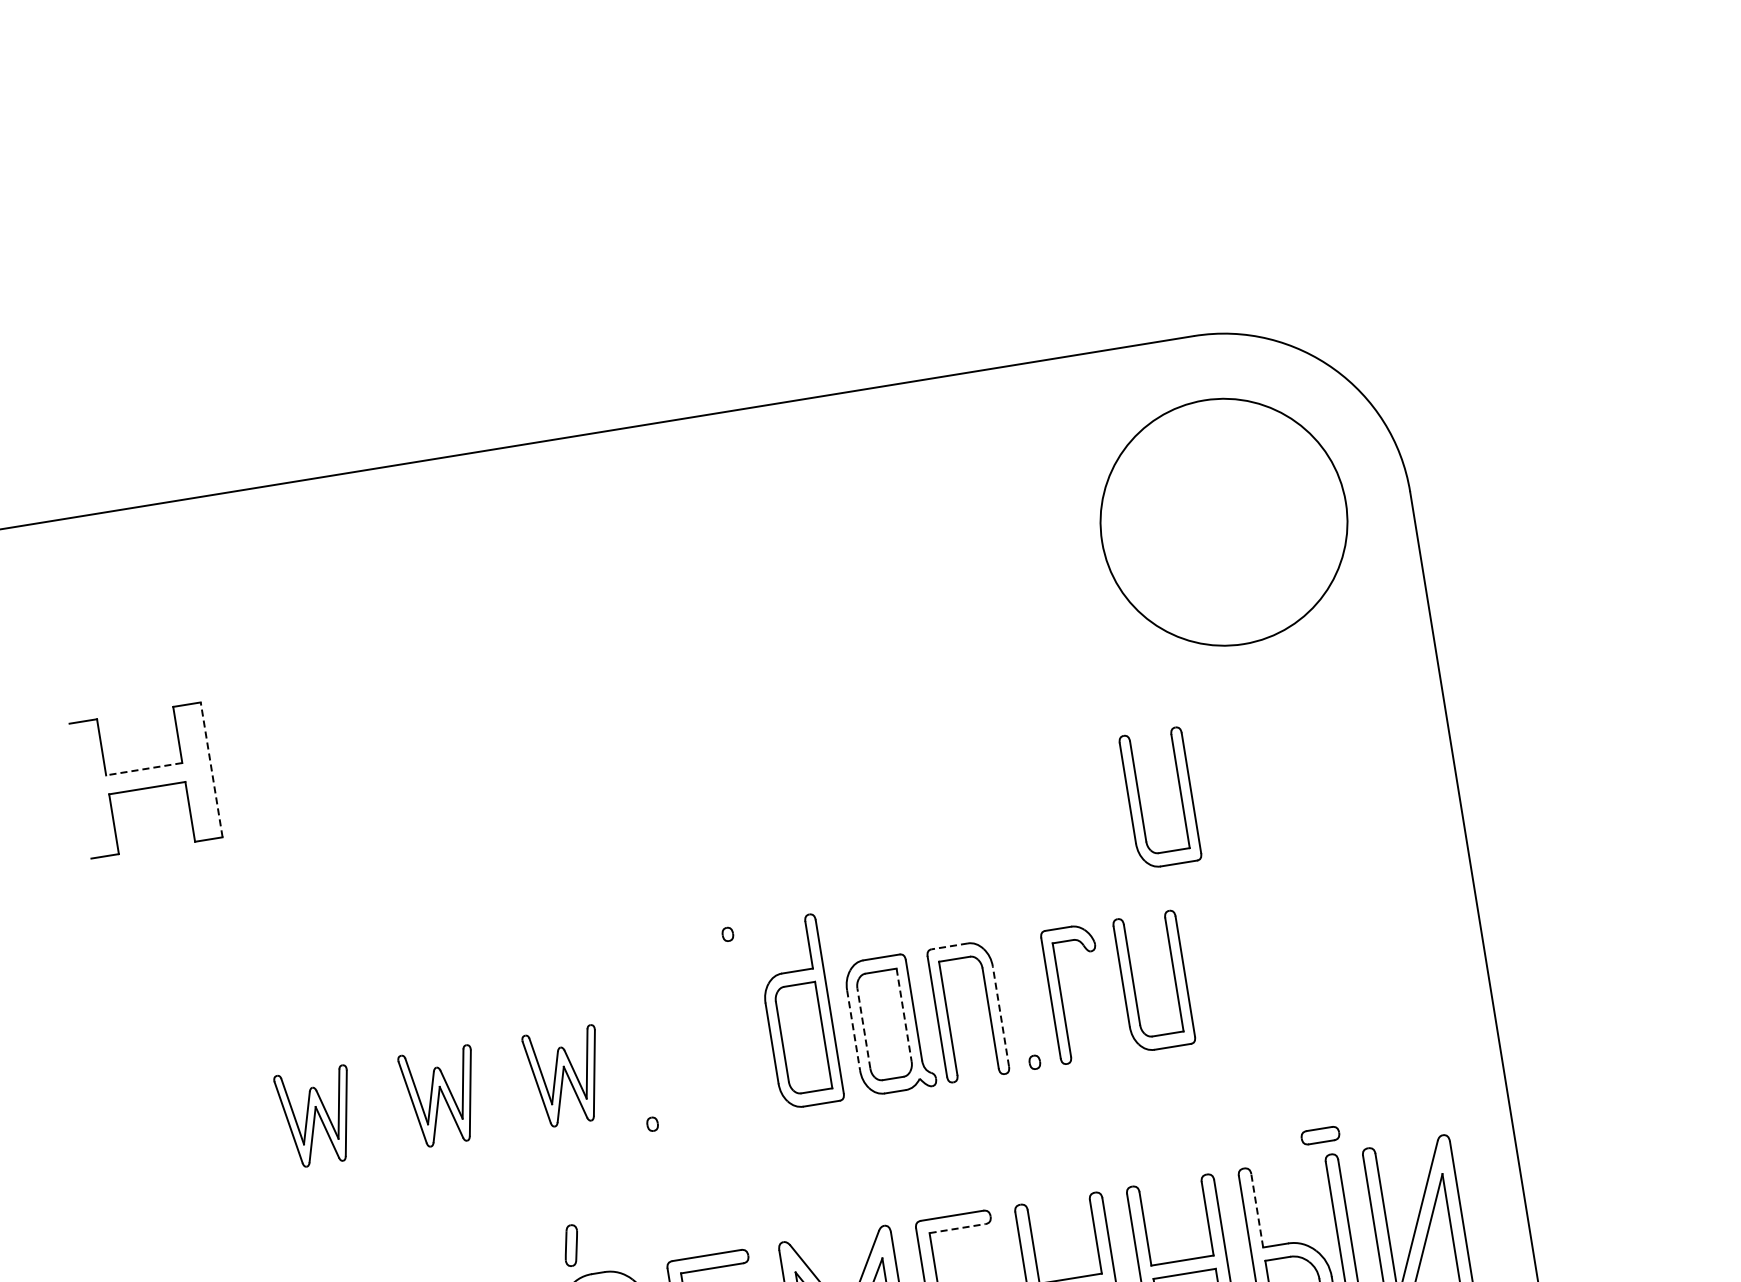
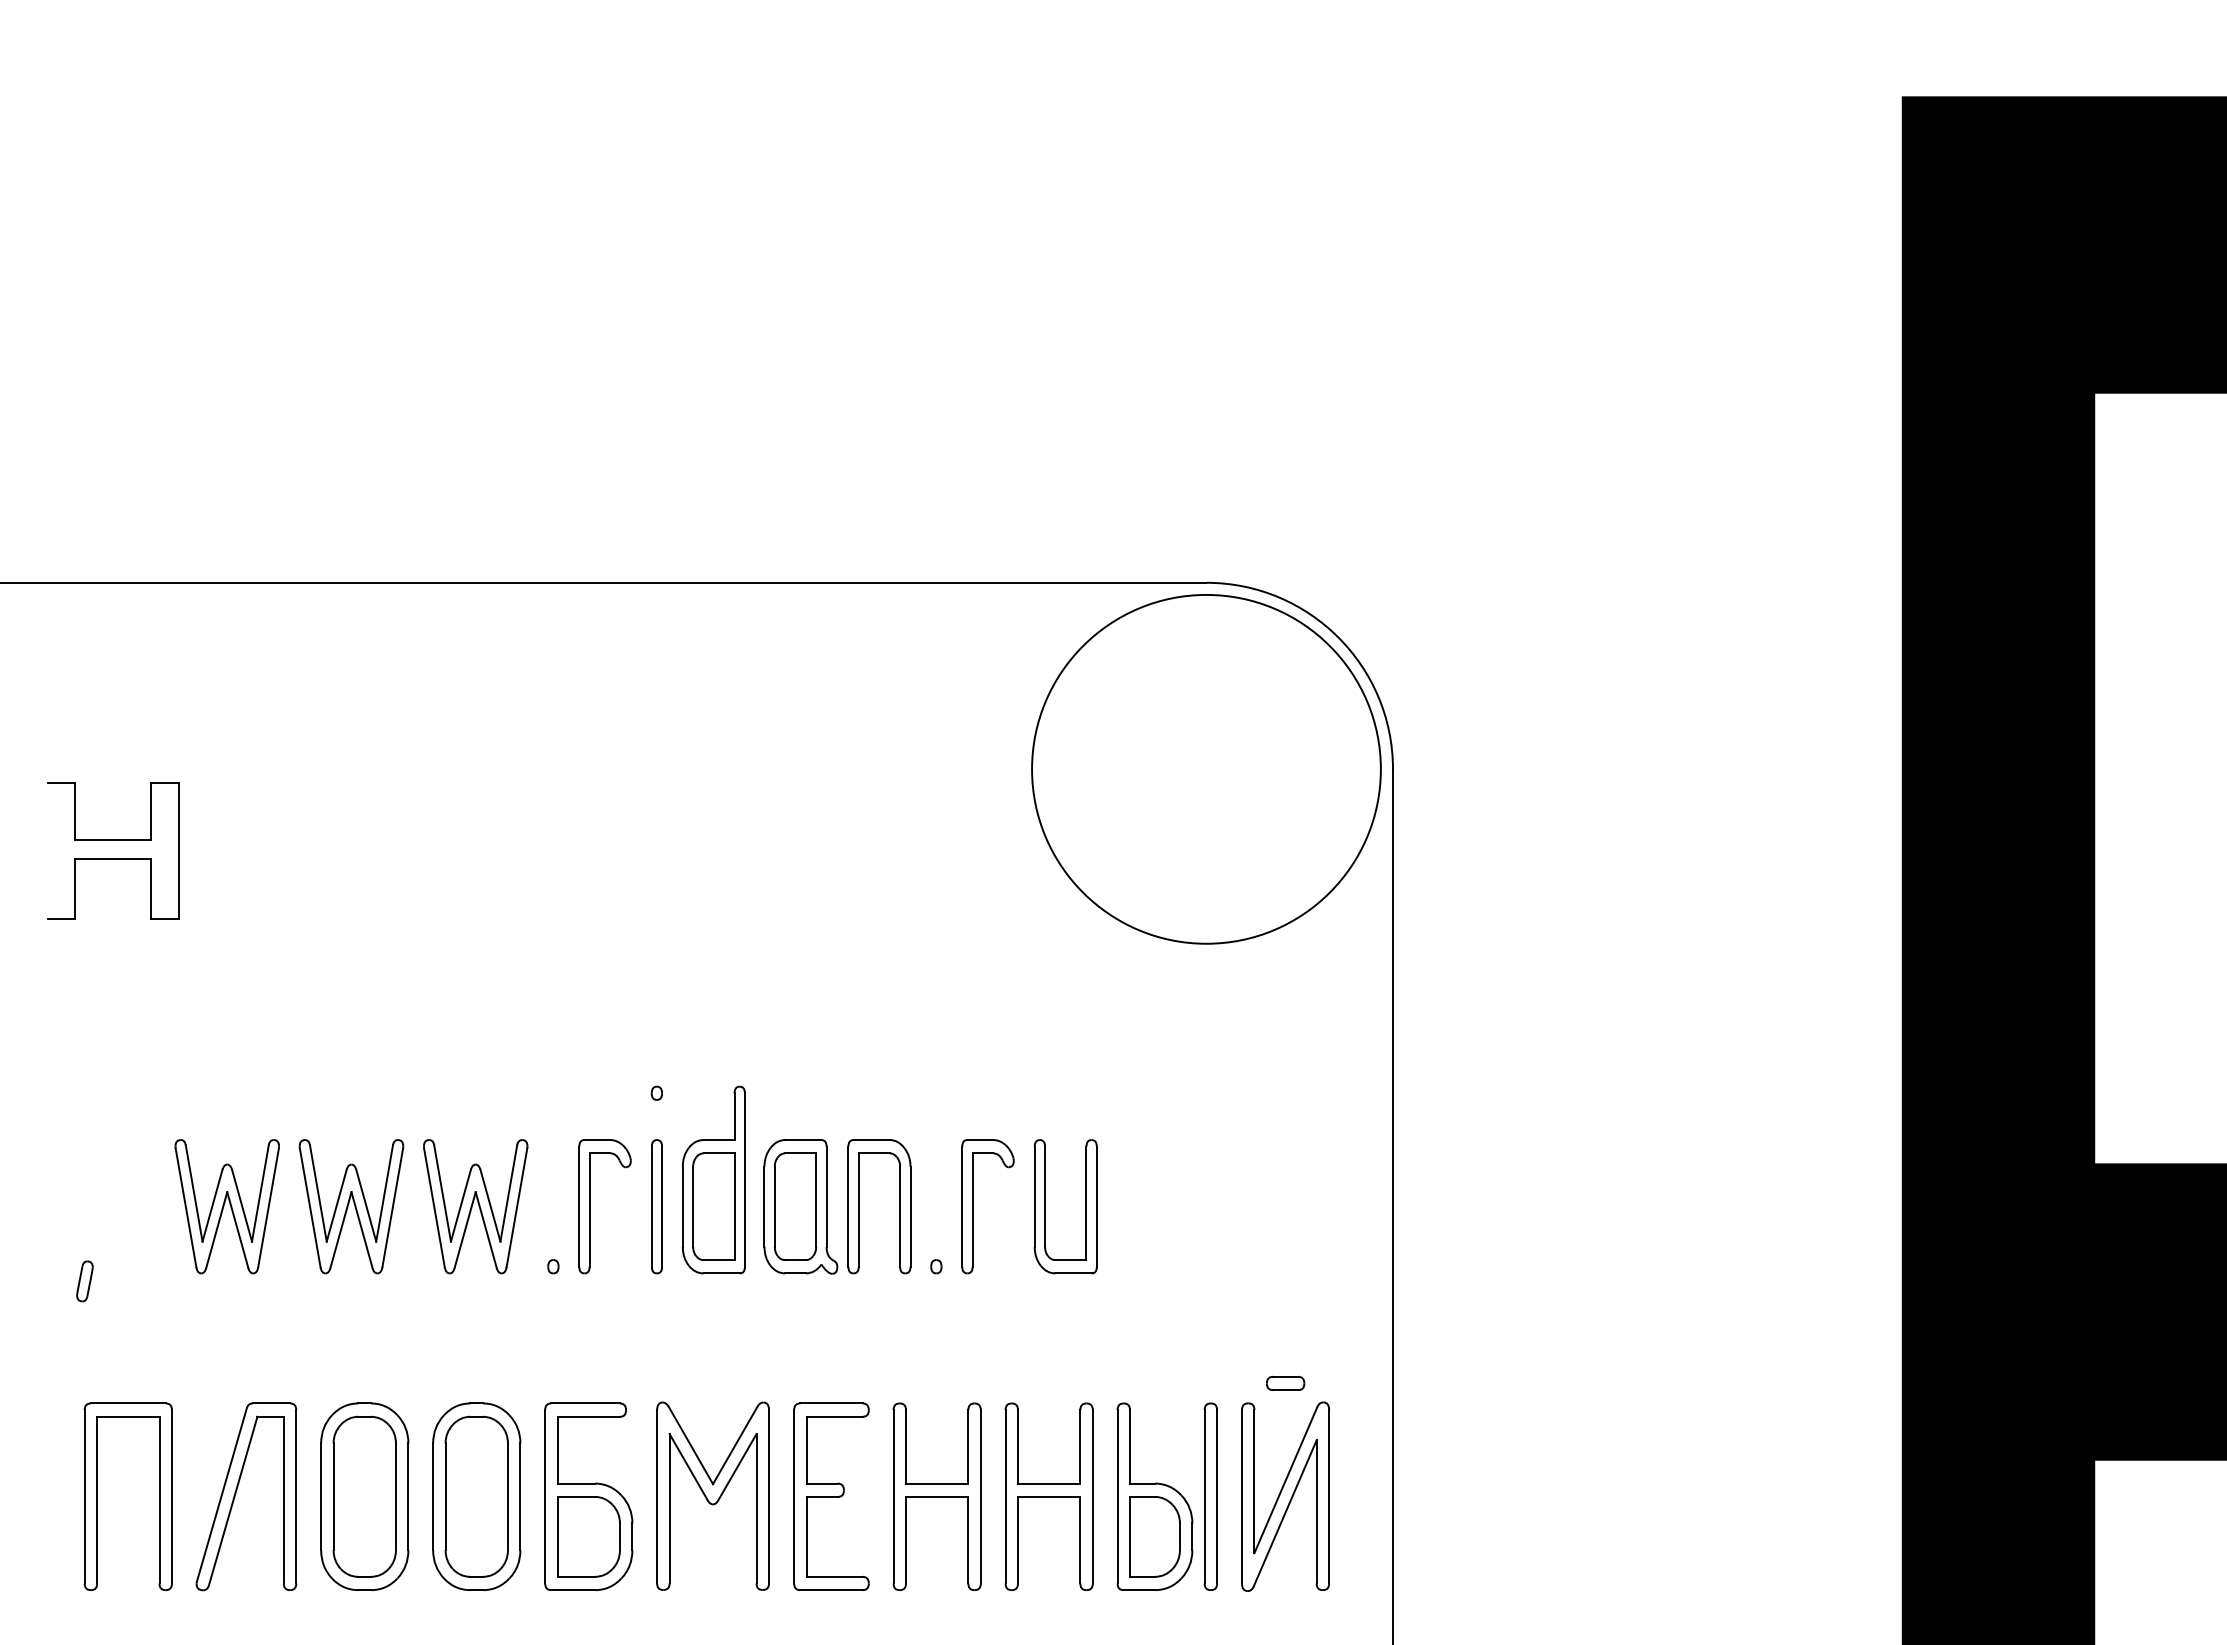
circle: (1223, 521) -> (1206, 768), size x1.43
line: (143, 769) -> (112, 839), dashed -> solid
line: (211, 770) -> (178, 851), dashed -> solid
part: (1140, 801) -> (1080, 1028), removed
line: (949, 946) -> (871, 1140), dashed -> solid
line: (904, 1015) -> (816, 1200), dashed -> solid
line: (1000, 1016) -> (910, 1216), dashed -> solid
line: (863, 1028) -> (774, 1206), dashed -> solid
line: (853, 1030) -> (764, 1206), dashed -> solid
part: (745, 1047) -> (656, 1206), added
part: (679, 1058) -> (590, 1206), added
part: (565, 1076) -> (475, 1206), size x1.43
part: (441, 1096) -> (351, 1206), size x1.43
part: (316, 1116) -> (226, 1206), size x1.43
part: (1320, 1135) -> (1285, 1383), moved
line: (1257, 1210) -> (1130, 1446), dashed -> solid
line: (957, 1228) -> (834, 1416), dashed -> solid
part: (570, 1245) -> (84, 1281), moved

